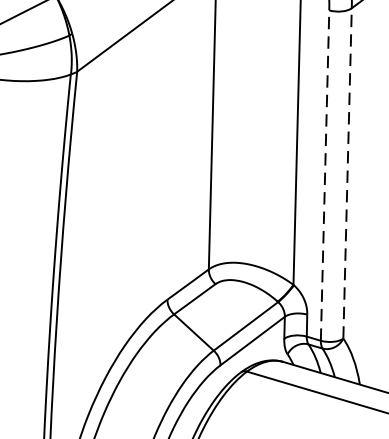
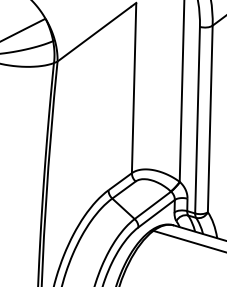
line: (347, 172) -> (210, 118), dashed -> solid
line: (324, 174) -> (197, 119), dashed -> solid

